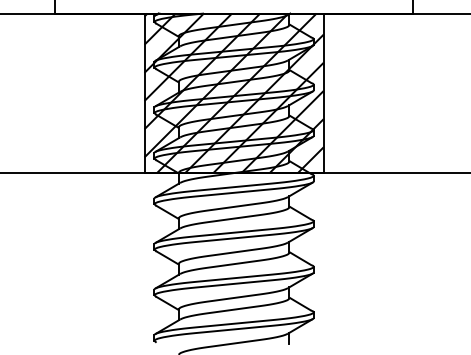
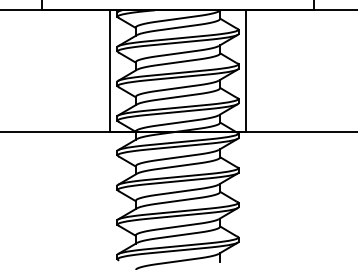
hatch: (233, 92) -> (177, 70), removed

